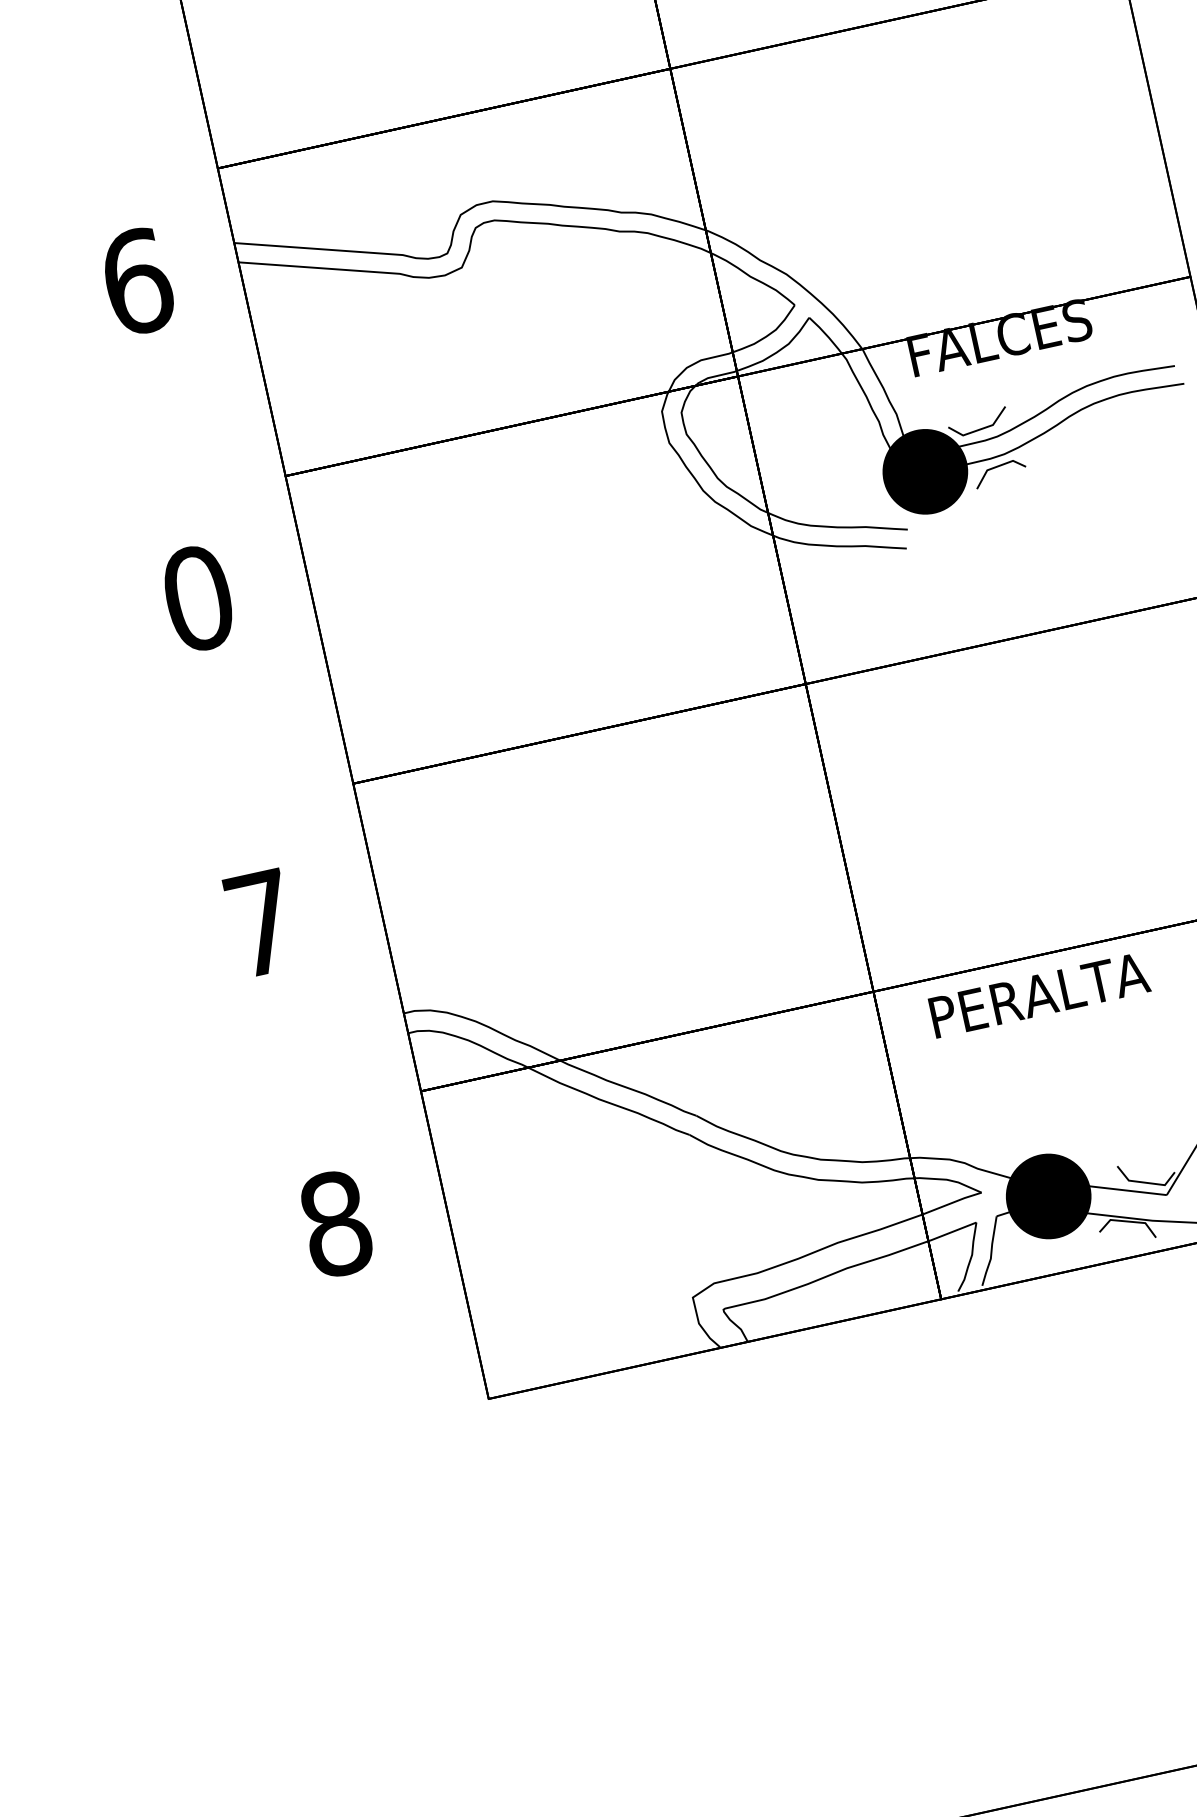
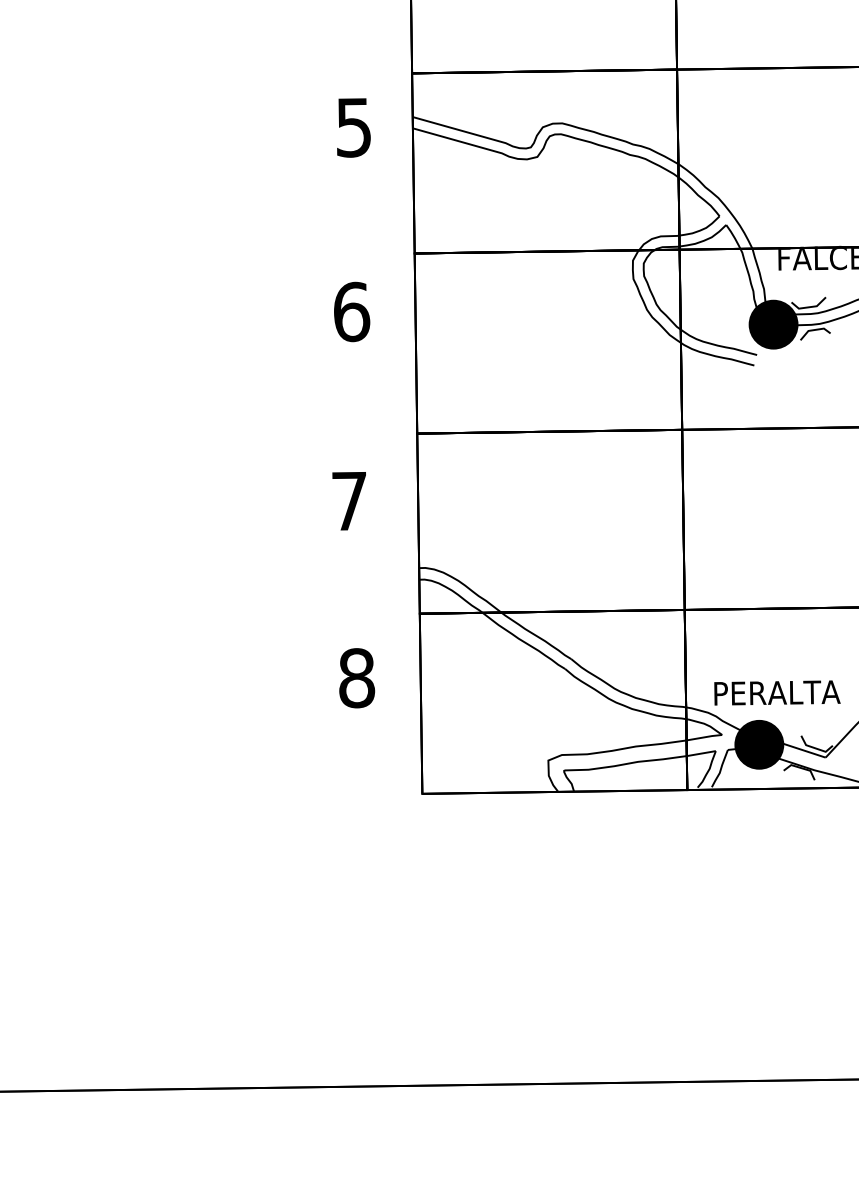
text: (138, 281) -> (354, 127), 6 -> 5
text: (197, 597) -> (351, 311), 0 -> 6
text: (1039, 994) -> (777, 692), moved

